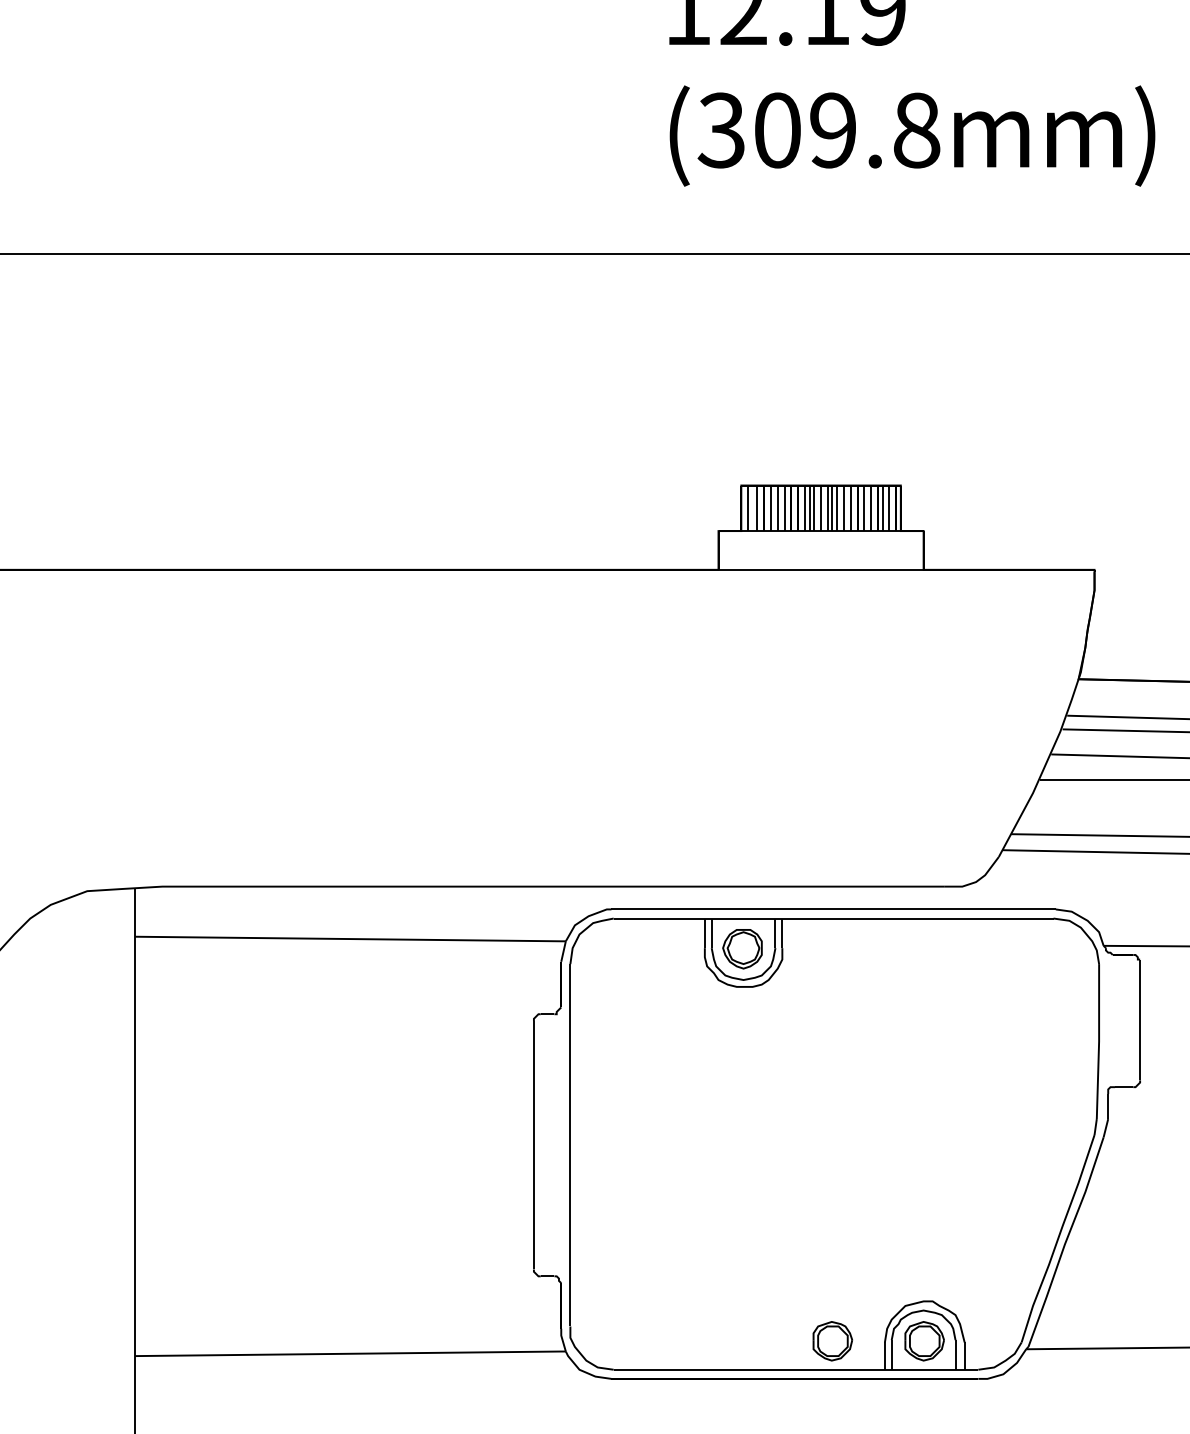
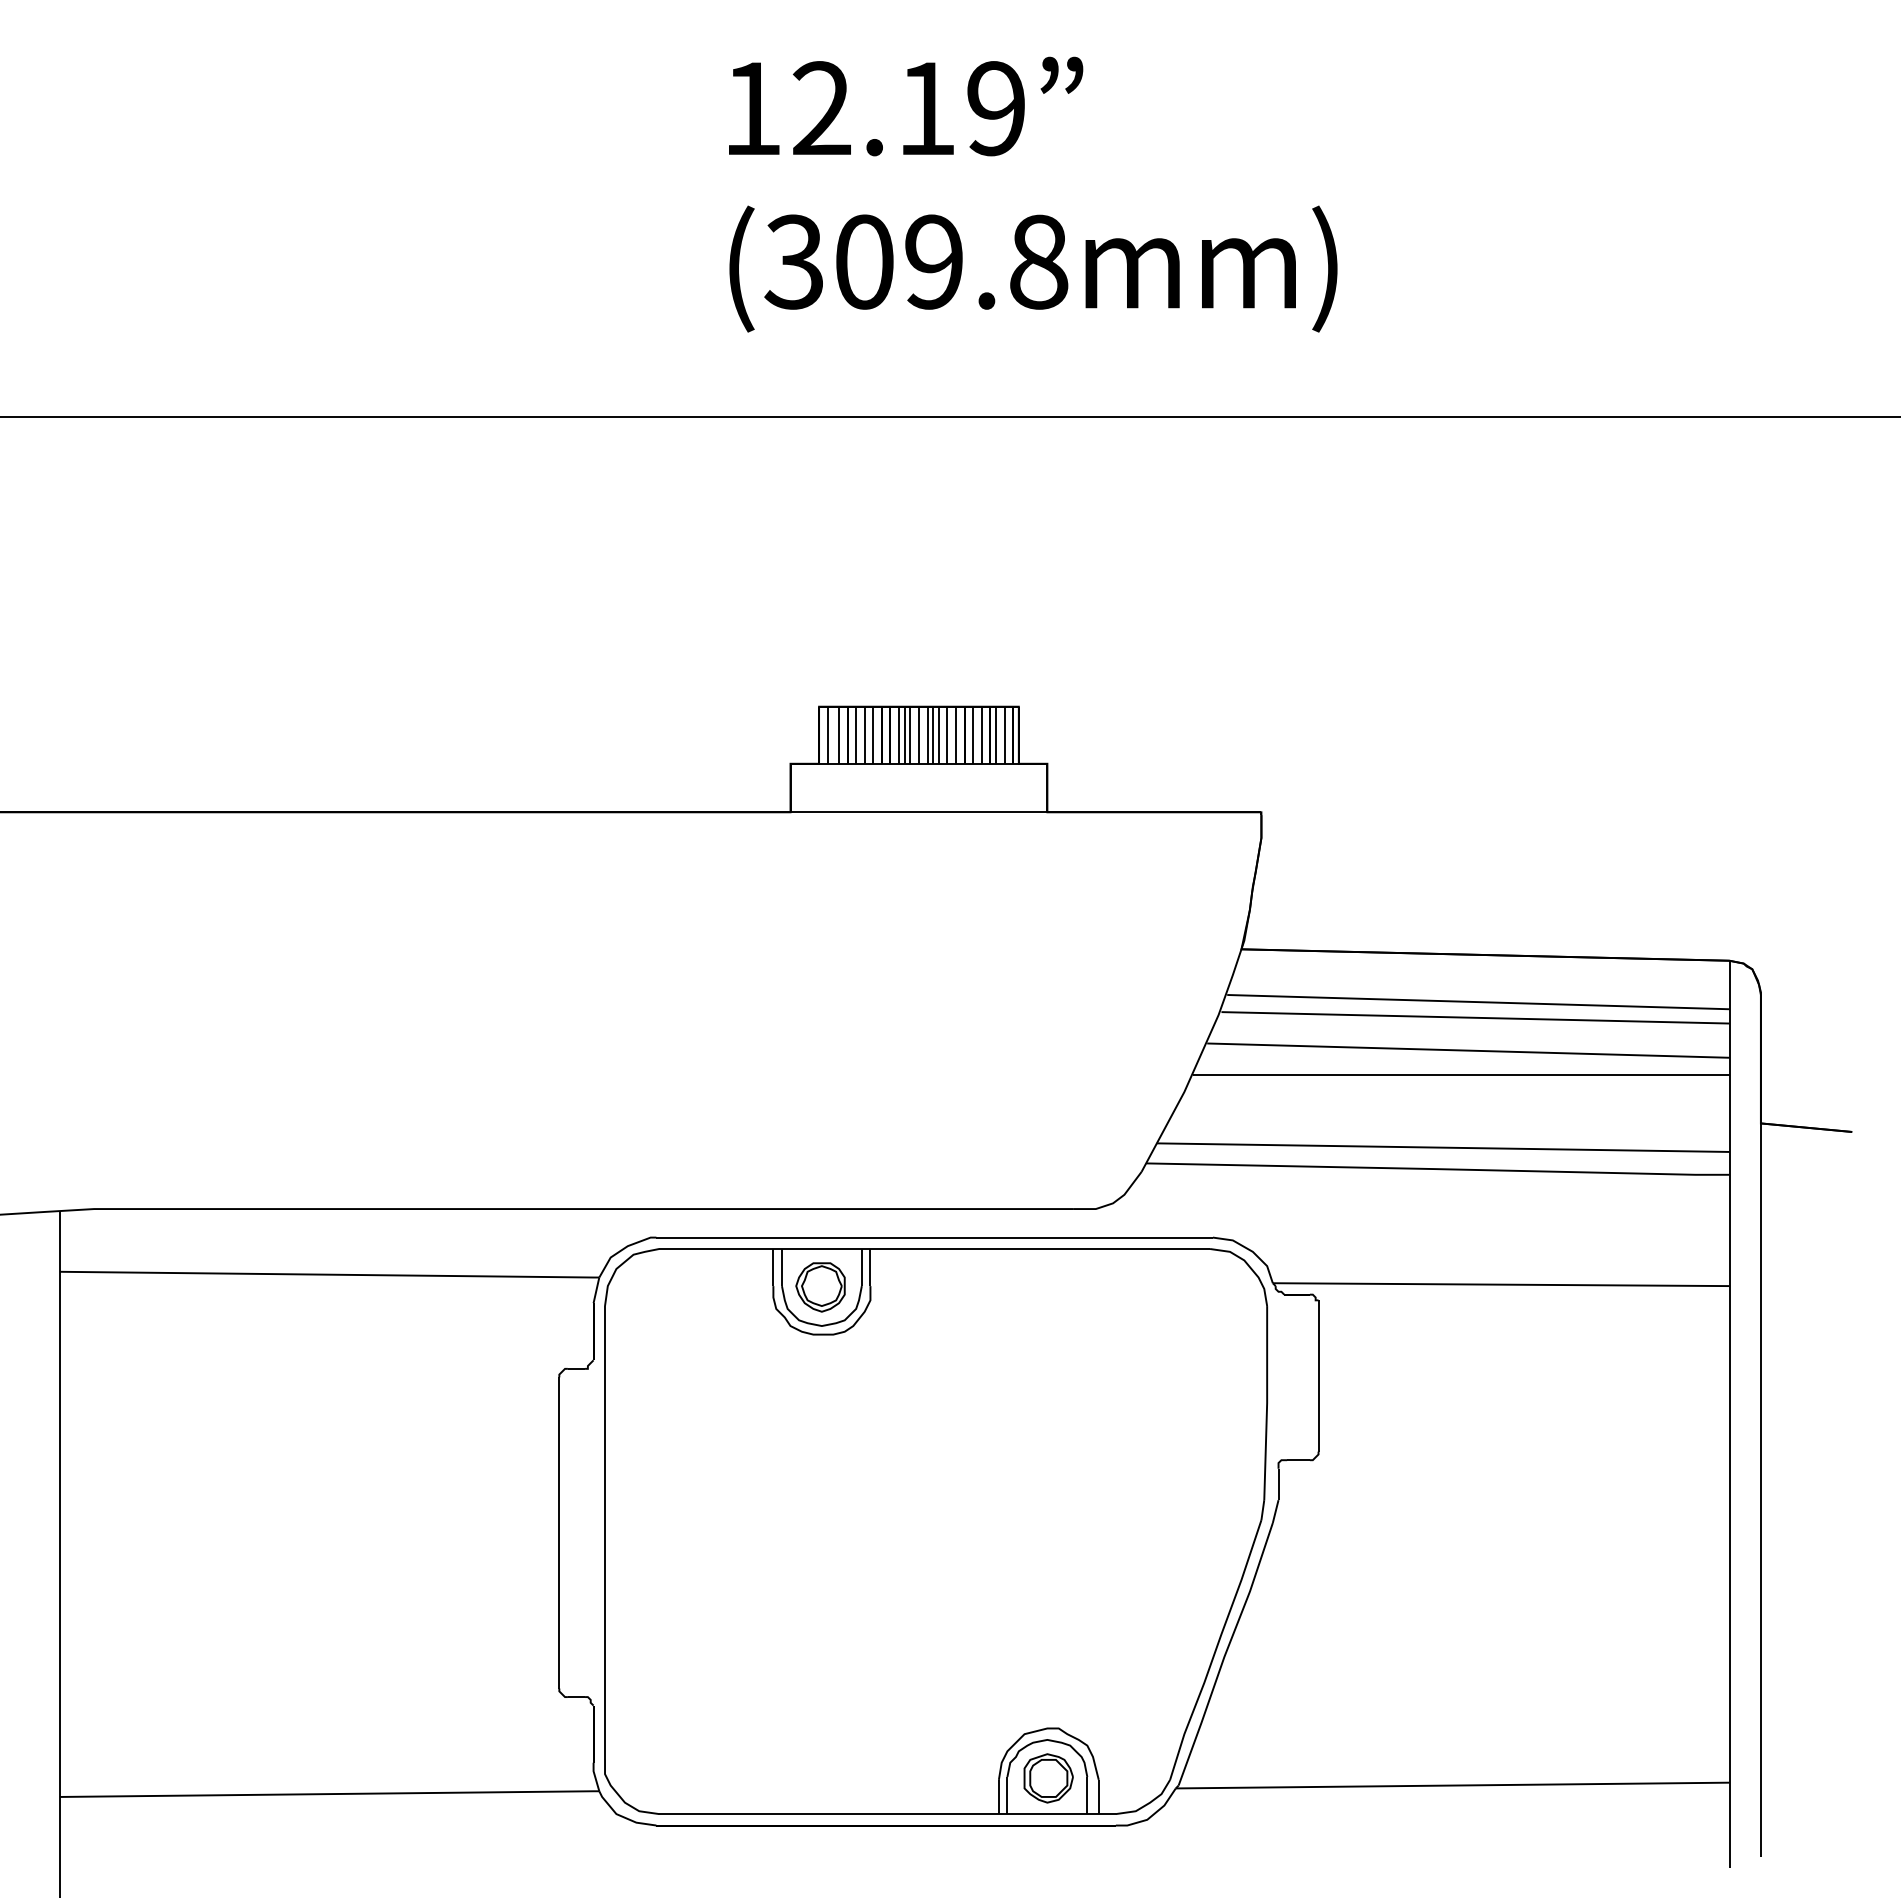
part: (832, 1341) -> (933, 1778), removed

